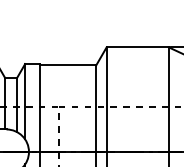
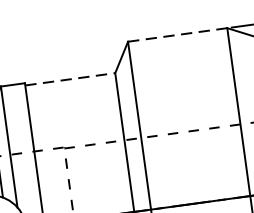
line: (137, 47) -> (177, 35), solid -> dashed
line: (68, 65) -> (70, 79), solid -> dashed

